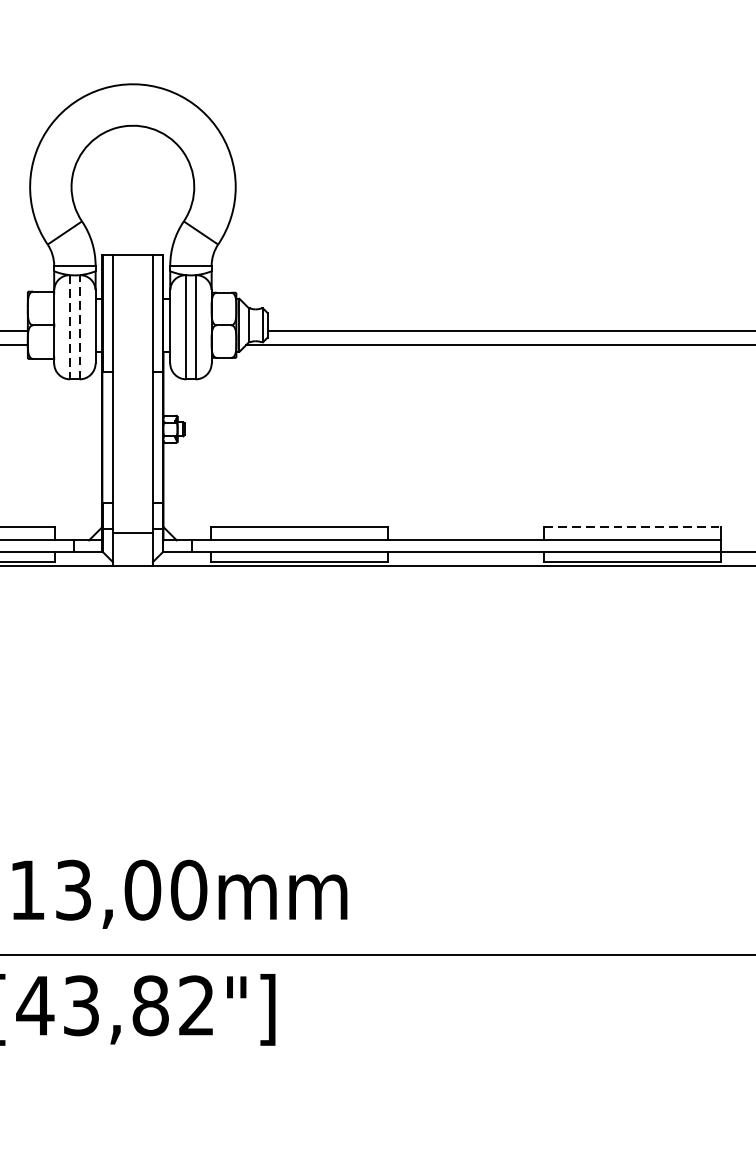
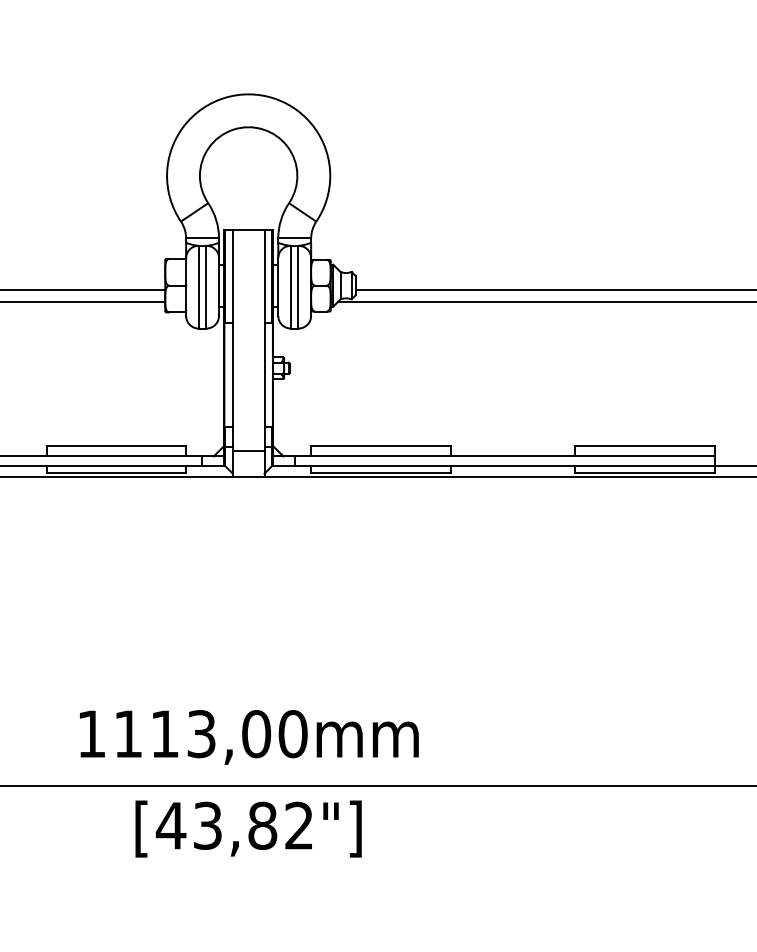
line: (79, 326) -> (206, 286), dashed -> solid
line: (69, 327) -> (198, 287), dashed -> solid
line: (632, 526) -> (645, 445), dashed -> solid

